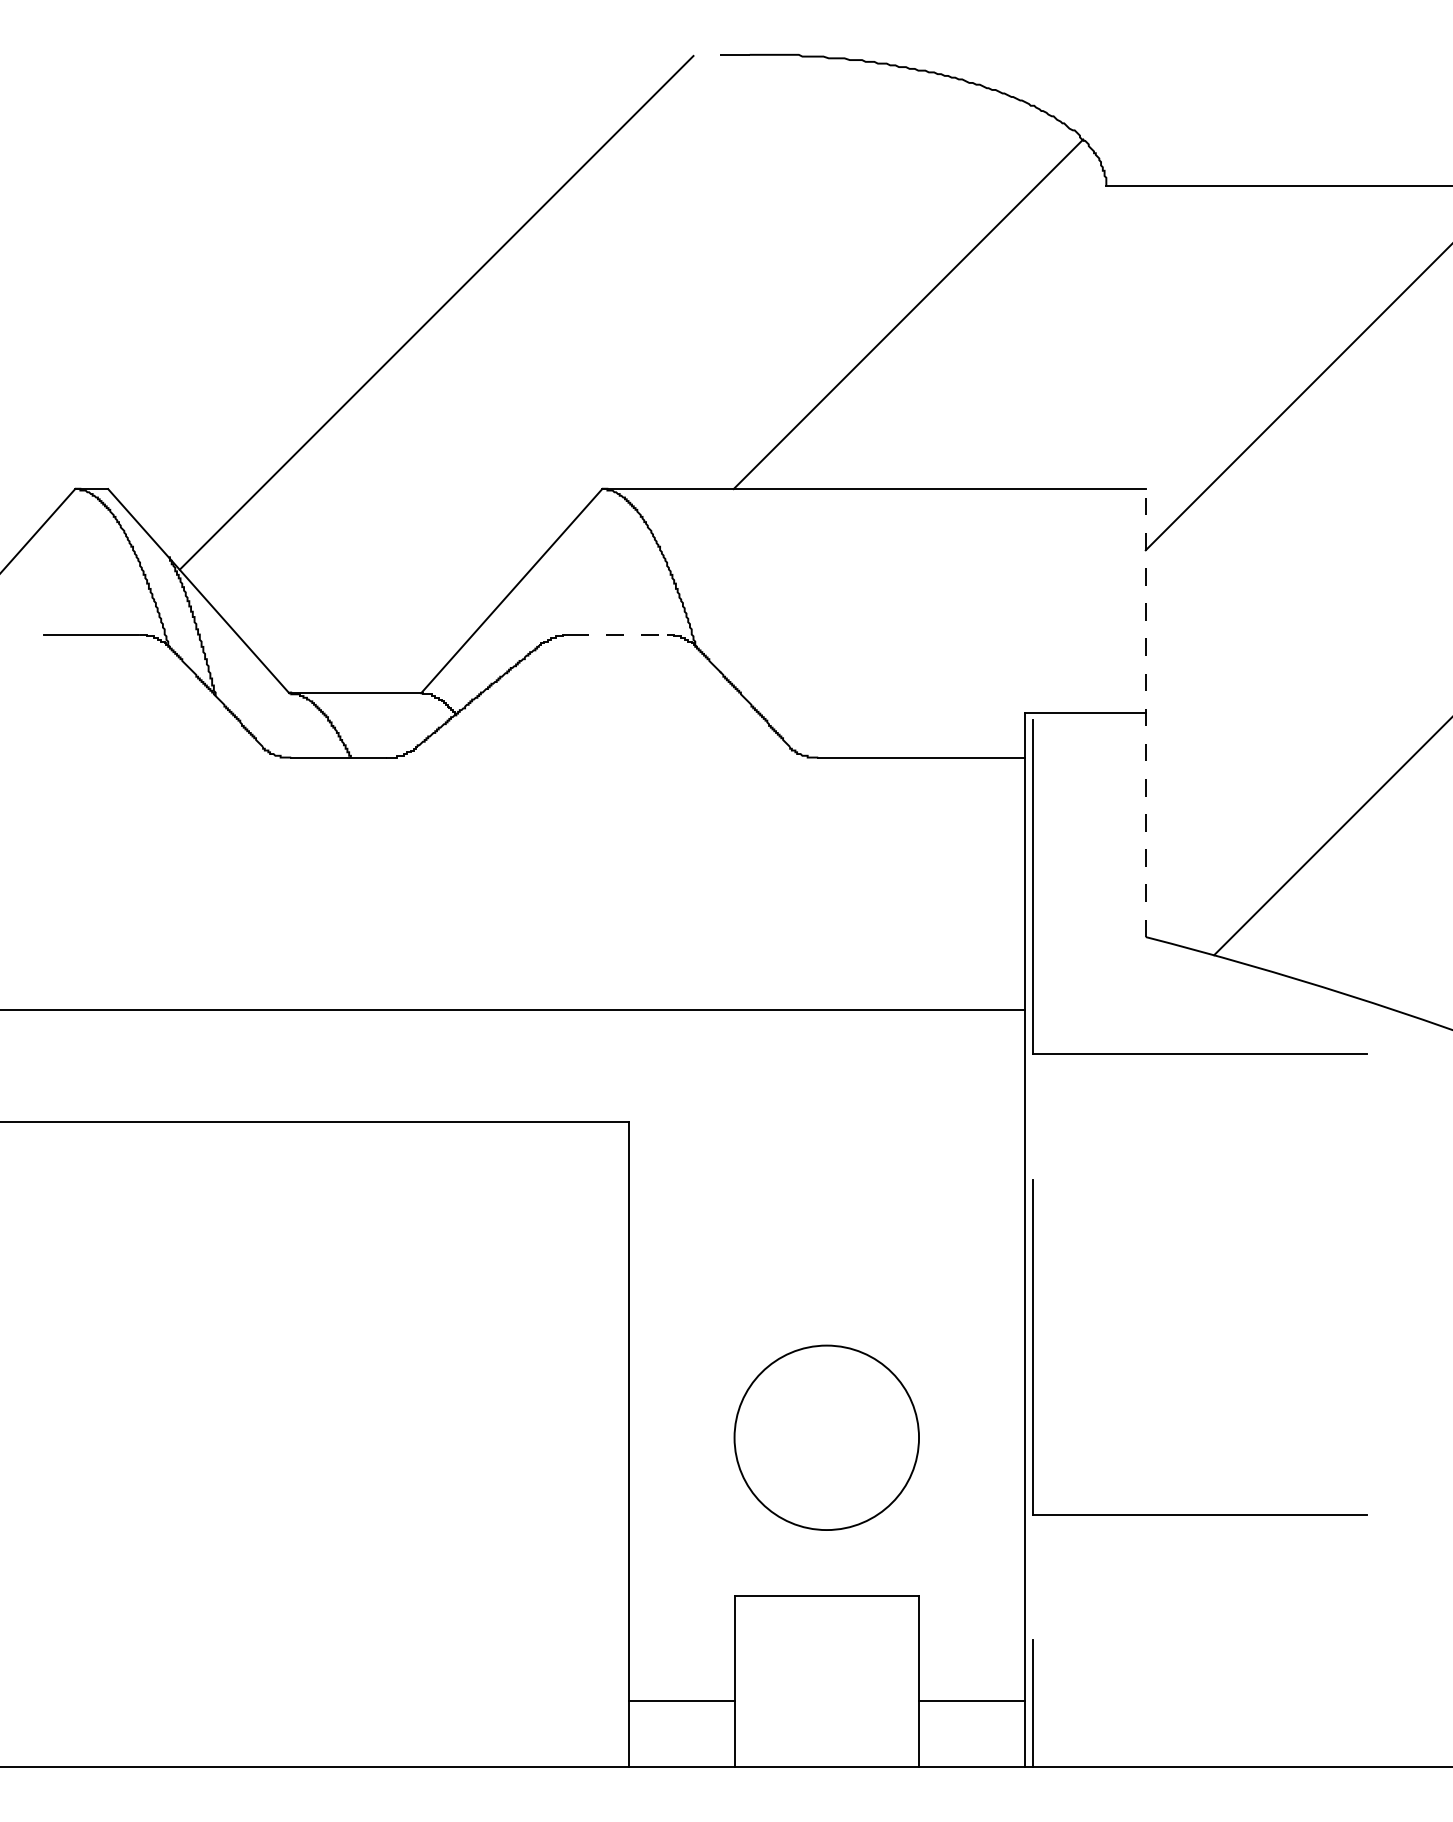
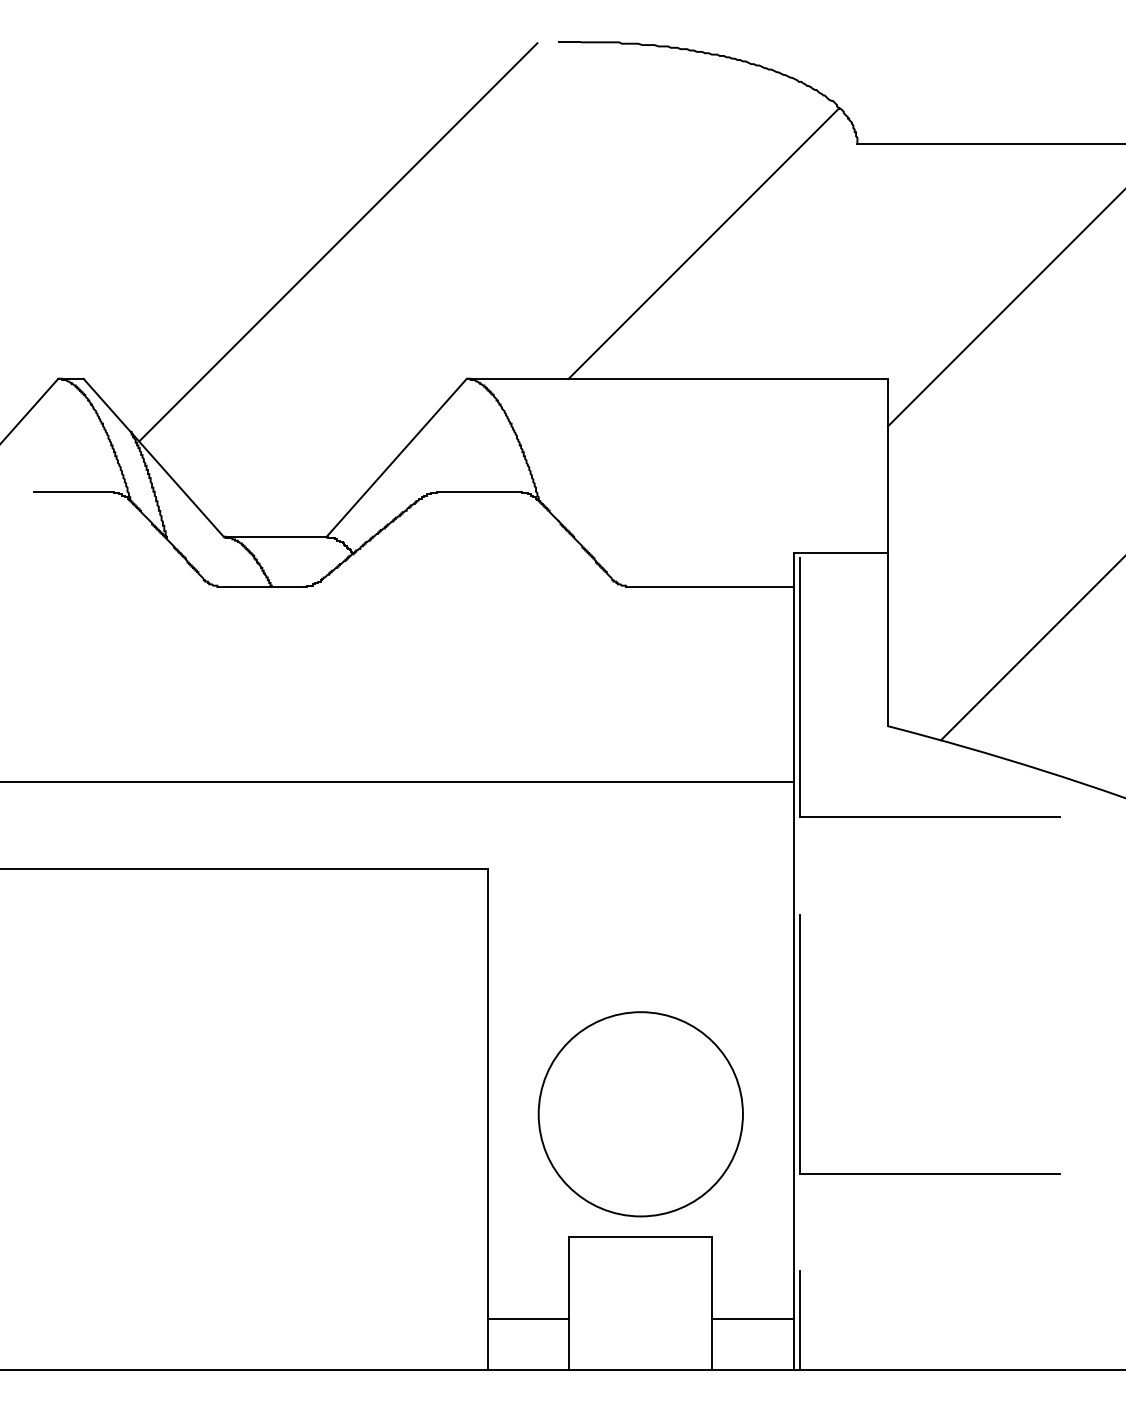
line: (618, 635) -> (479, 492), dashed -> solid
line: (1146, 712) -> (888, 552), dashed -> solid
circle: (826, 1438) -> (640, 1114), size x1.43

